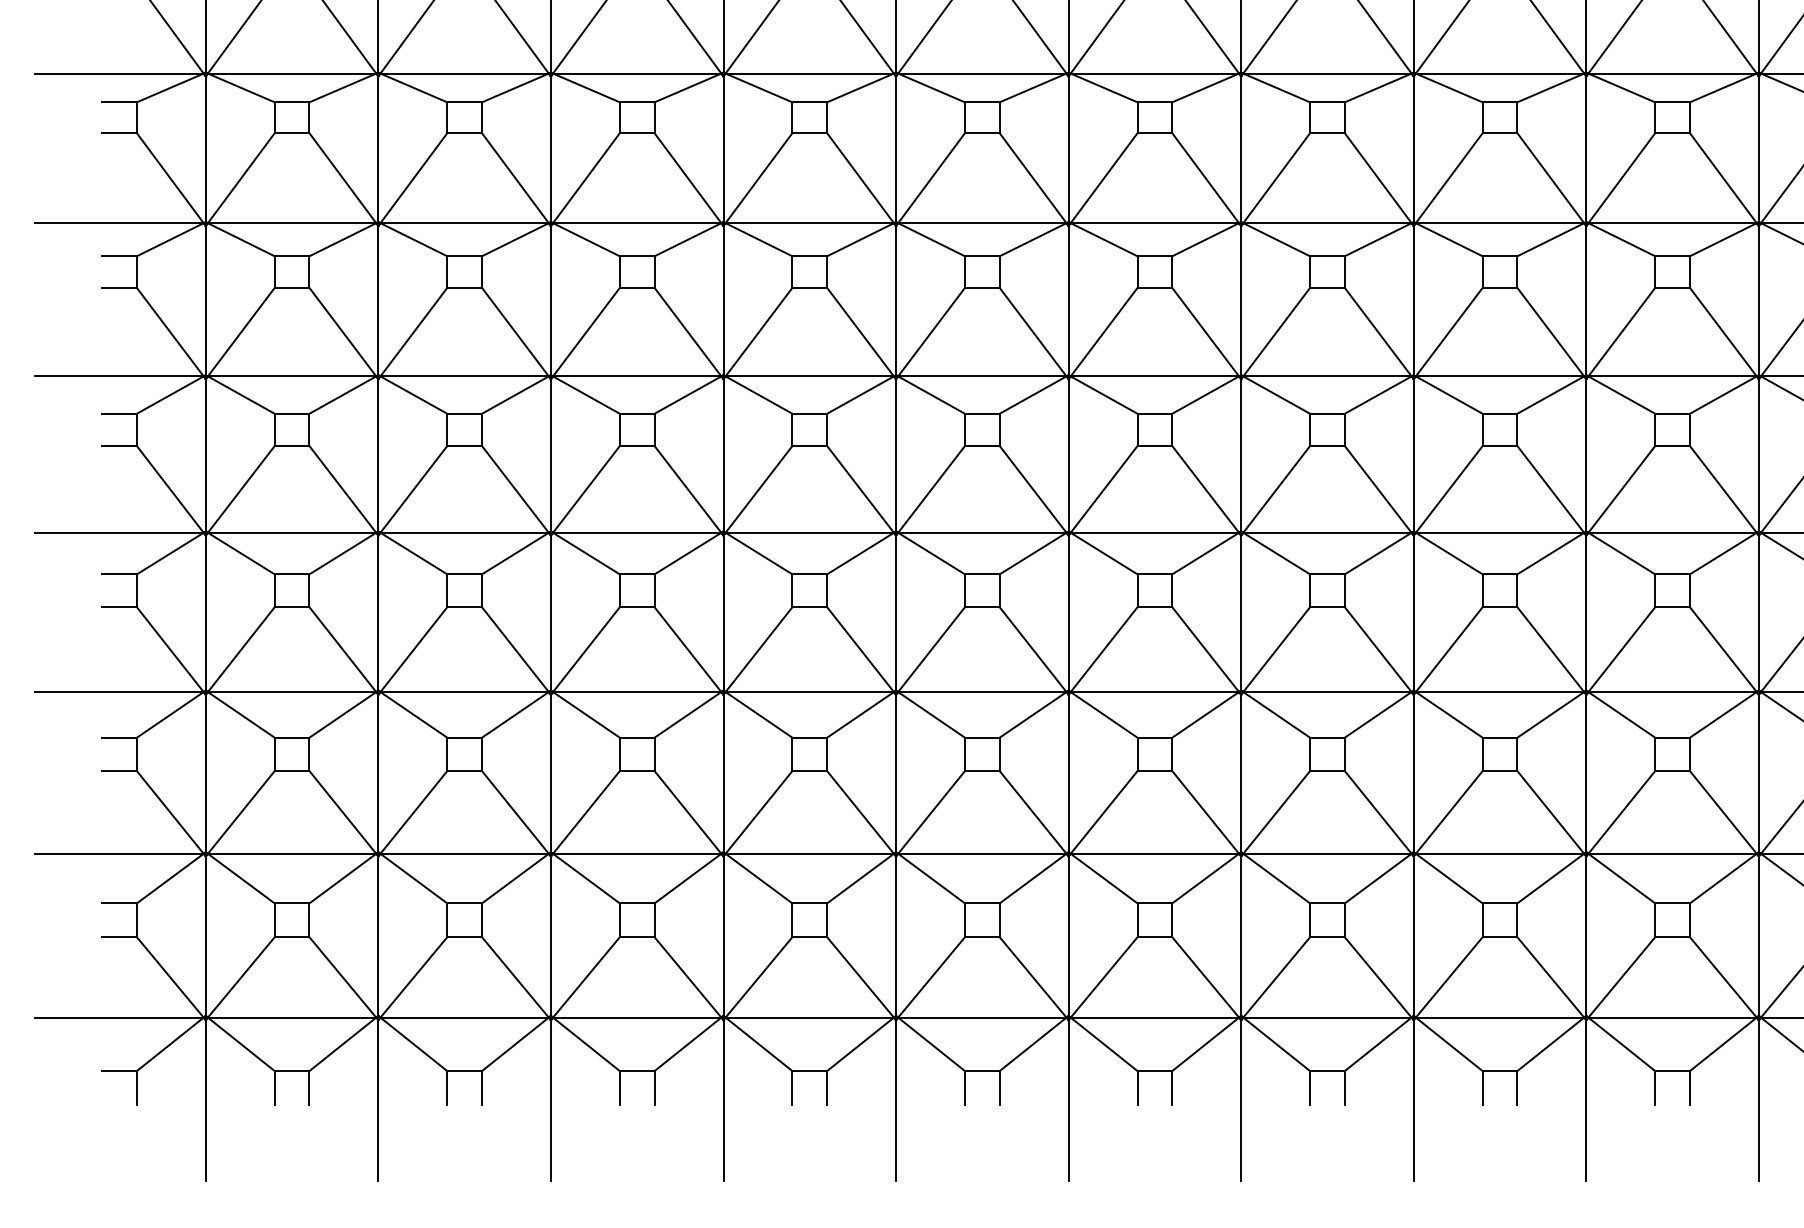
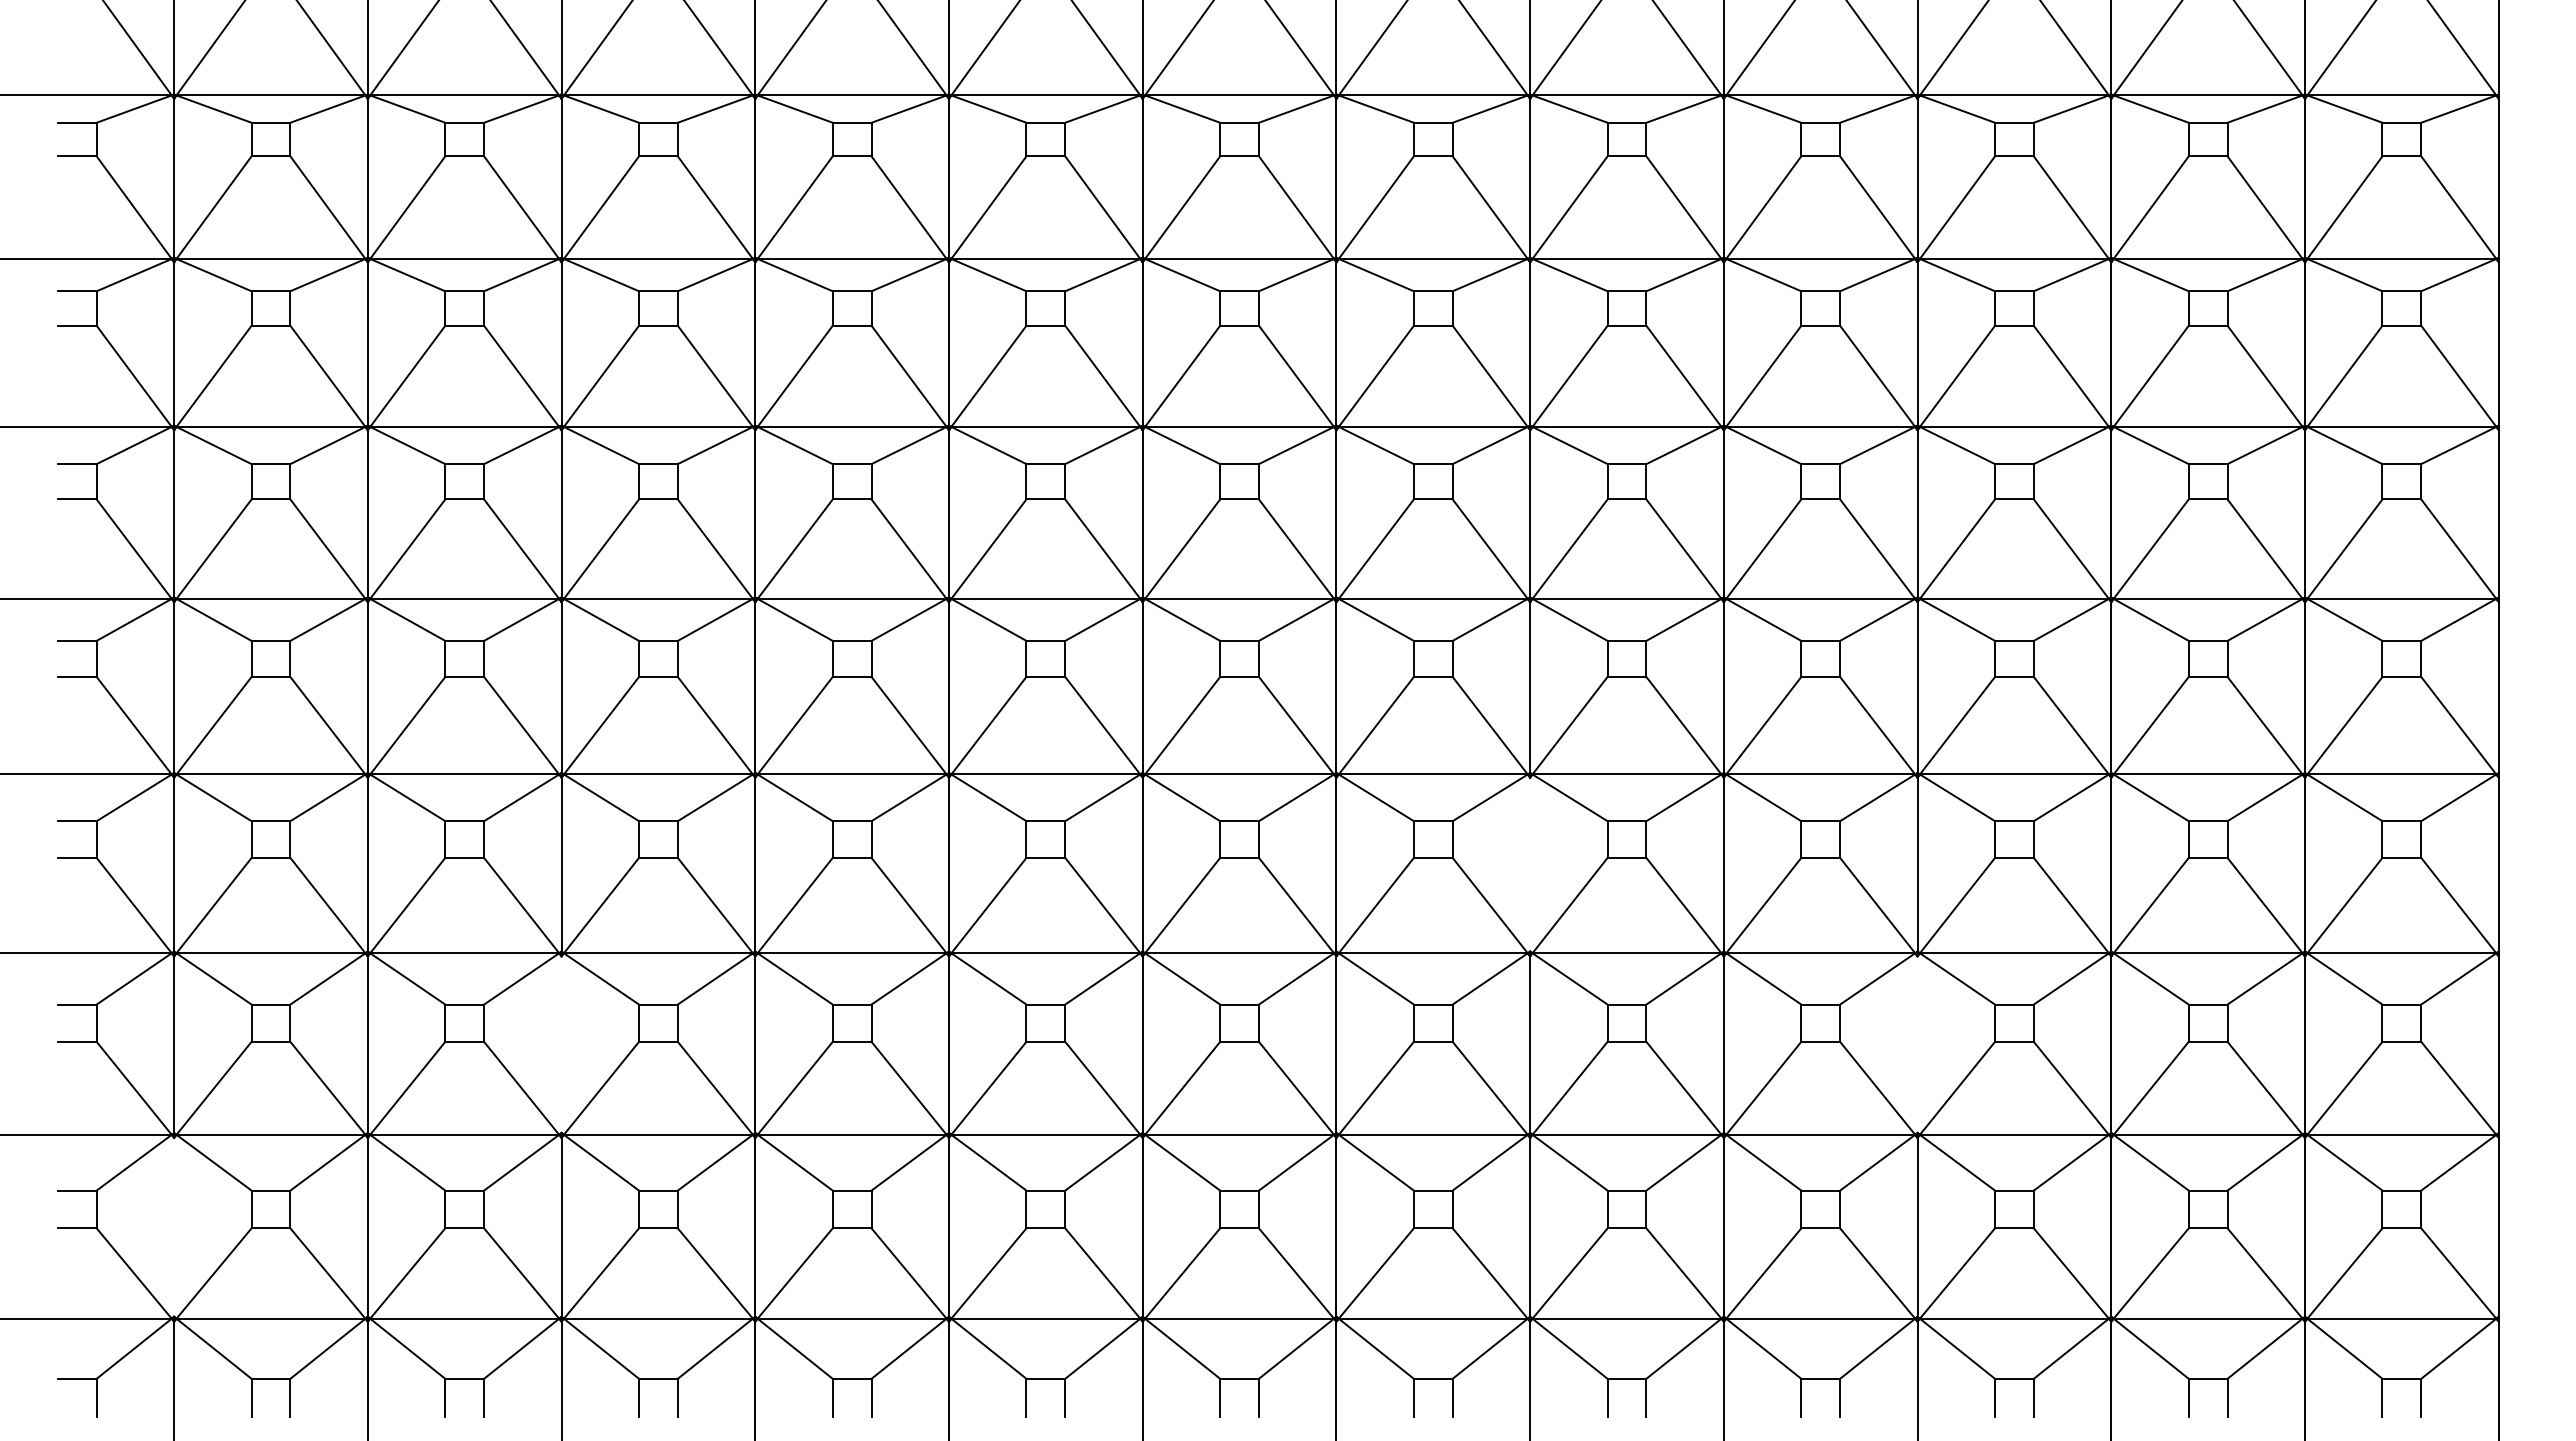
line: (1414, 612) -> (1530, 864), removed
line: (550, 773) -> (561, 1044), removed
line: (1758, 773) -> (1917, 1044), removed
line: (206, 935) -> (174, 1226), removed

